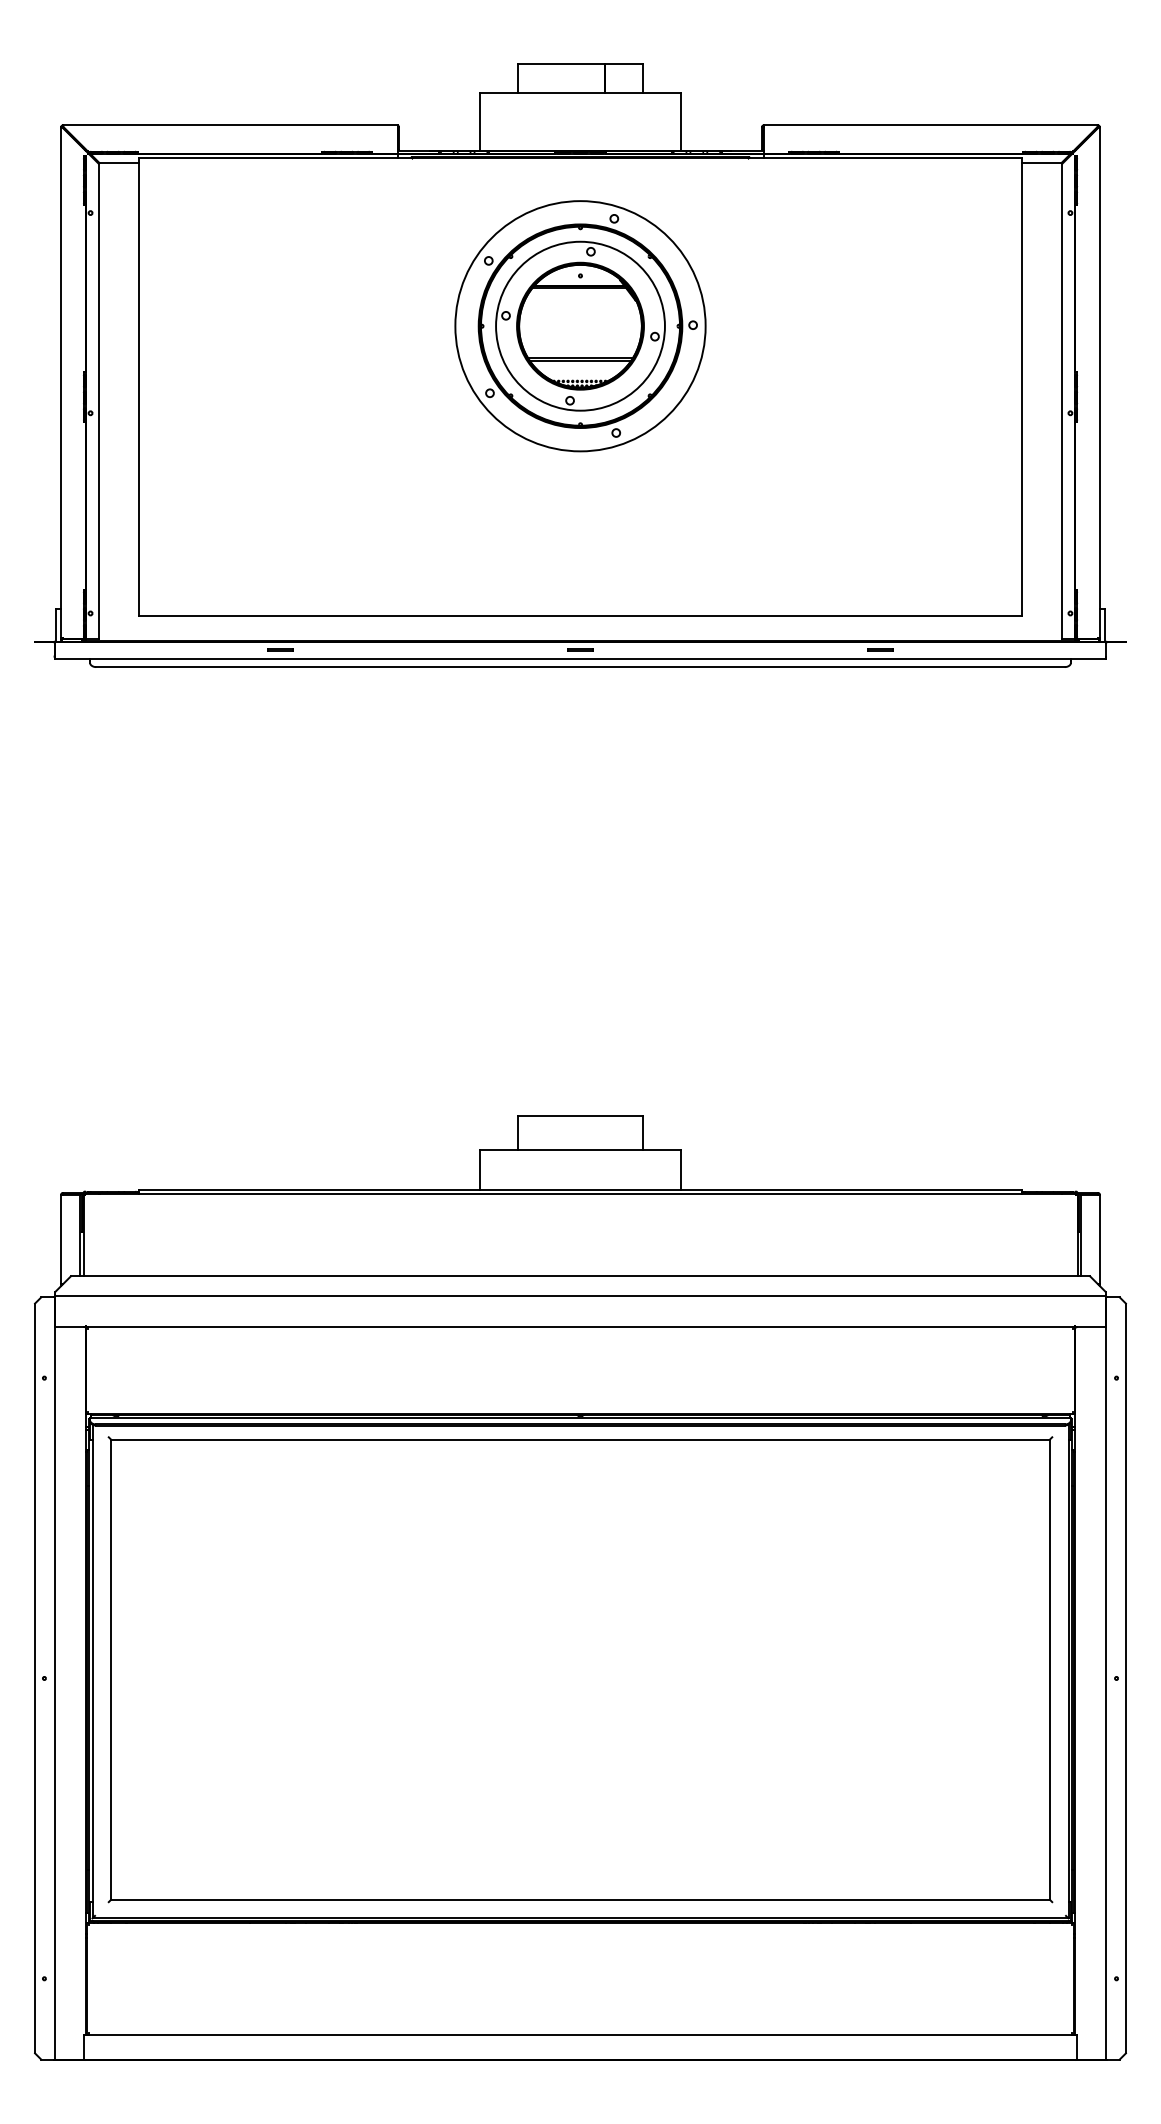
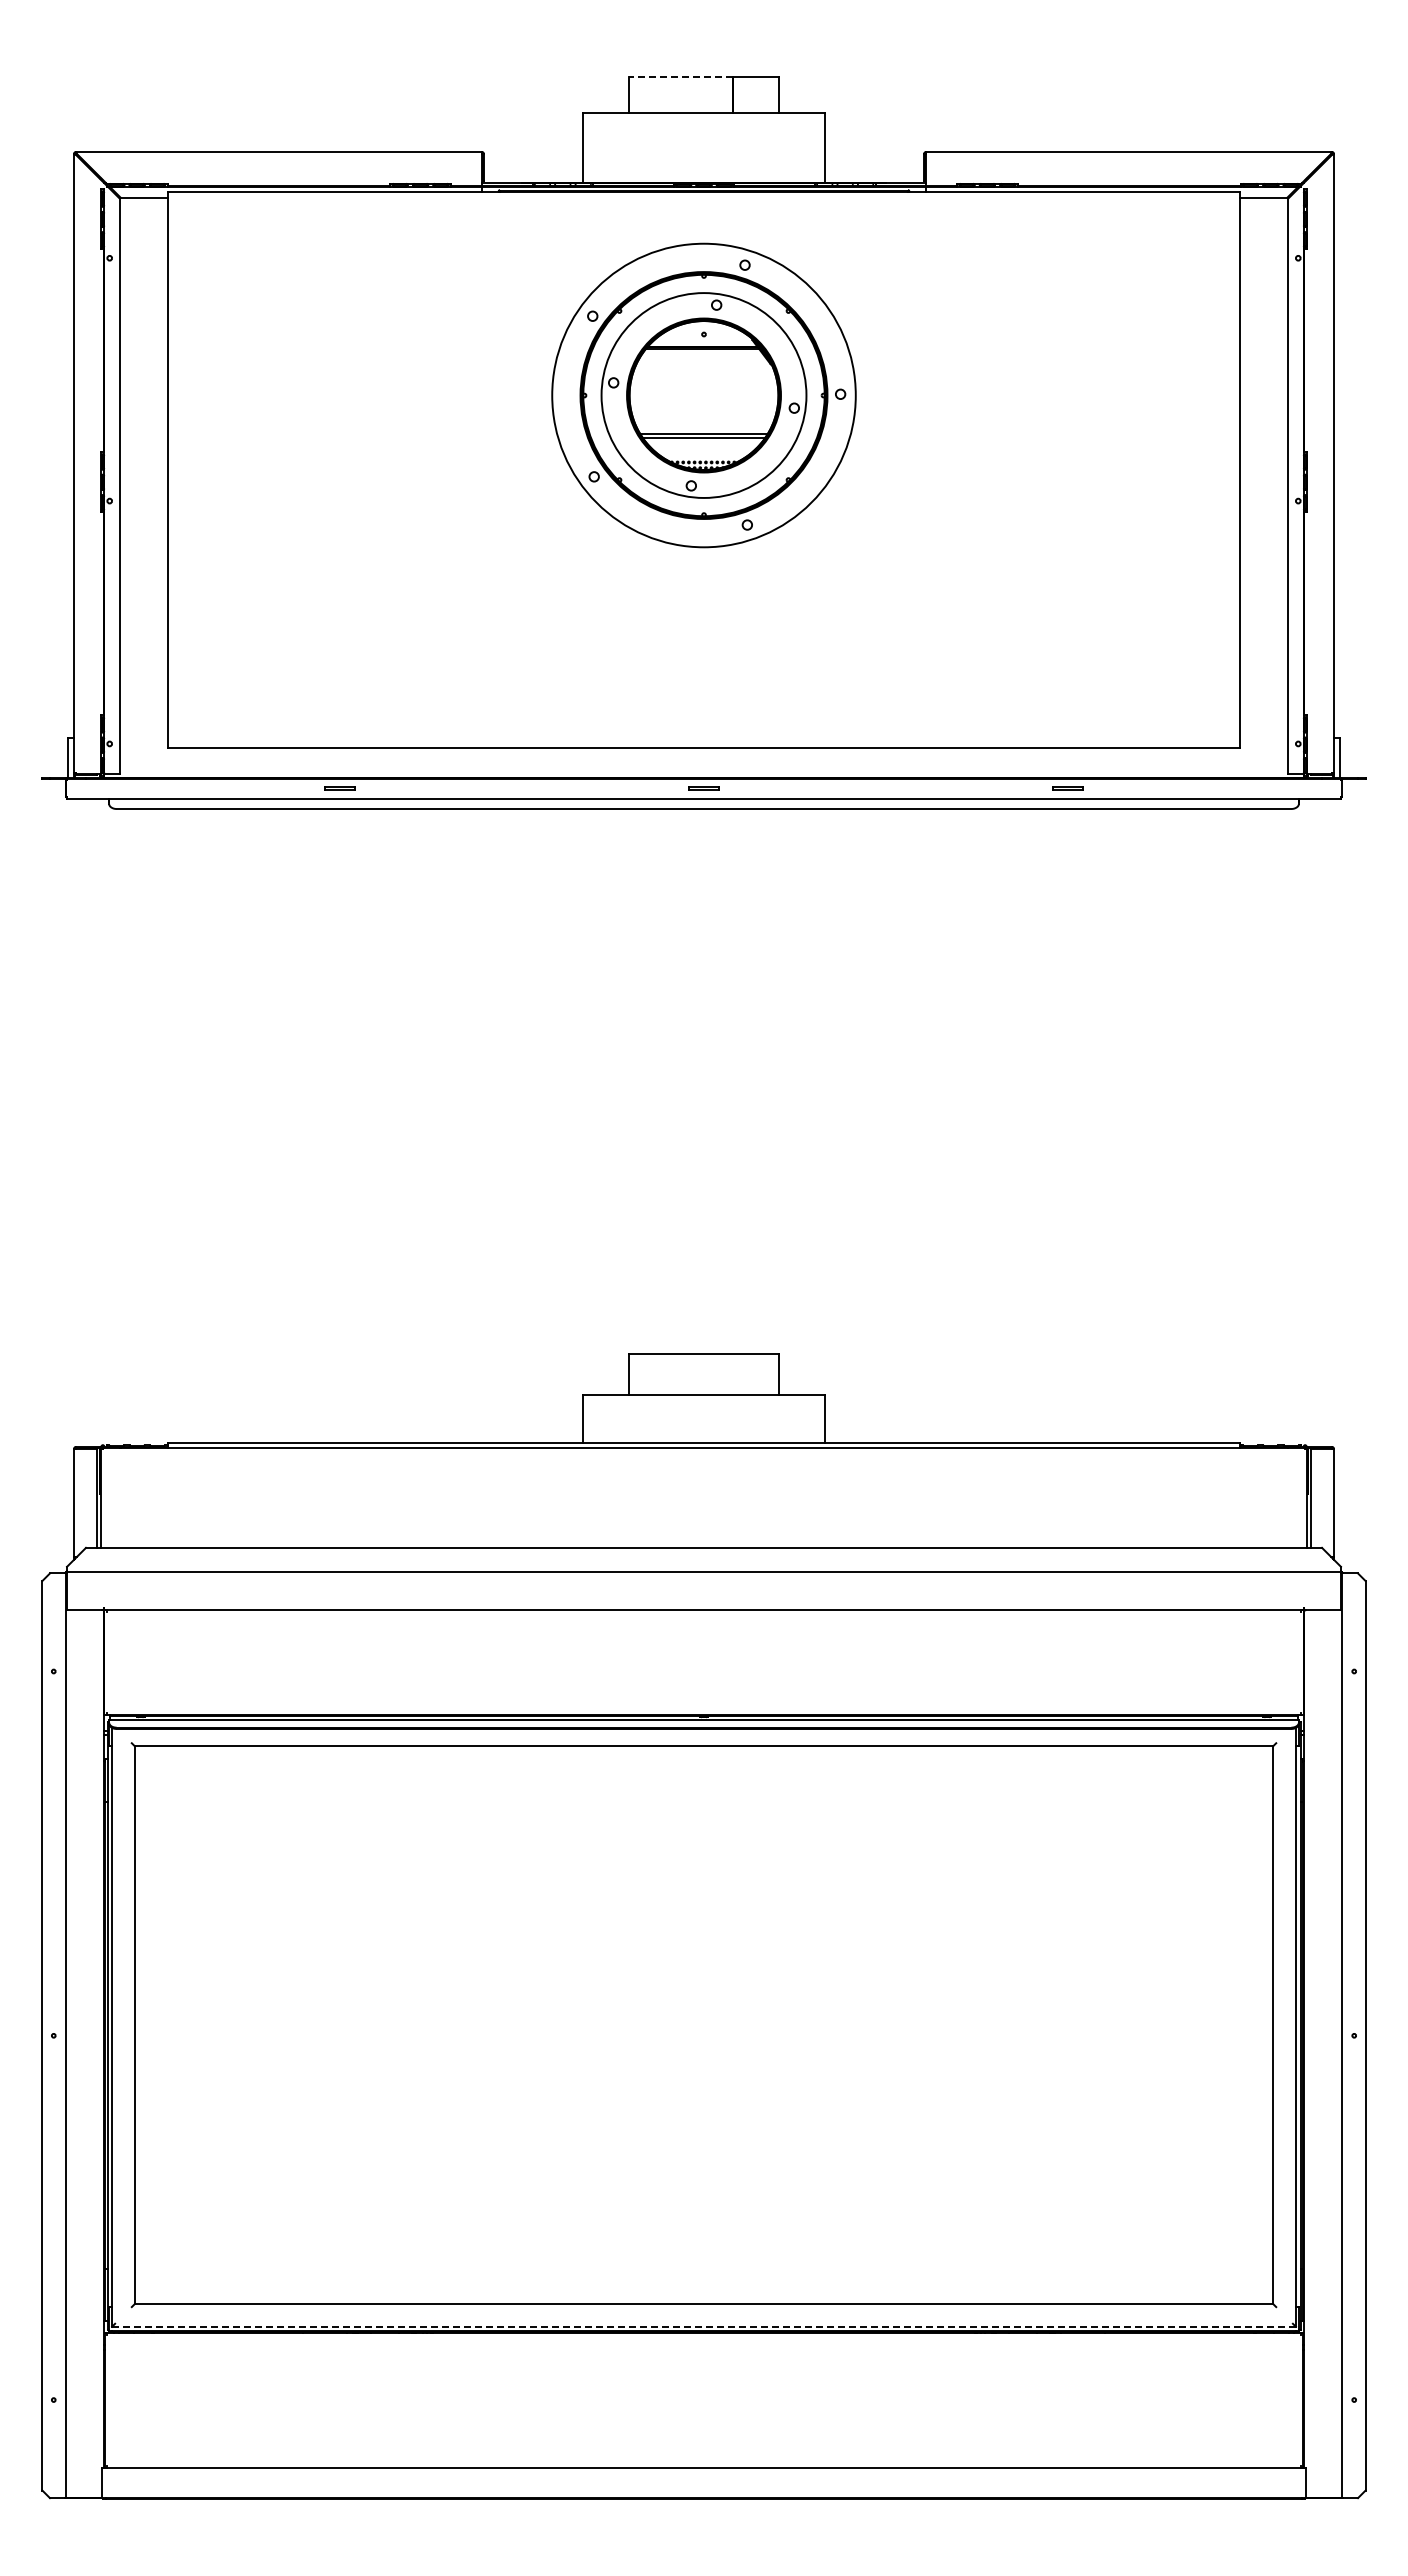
line: (561, 64) -> (680, 77), solid -> dashed
line: (580, 1918) -> (704, 2326), solid -> dashed

